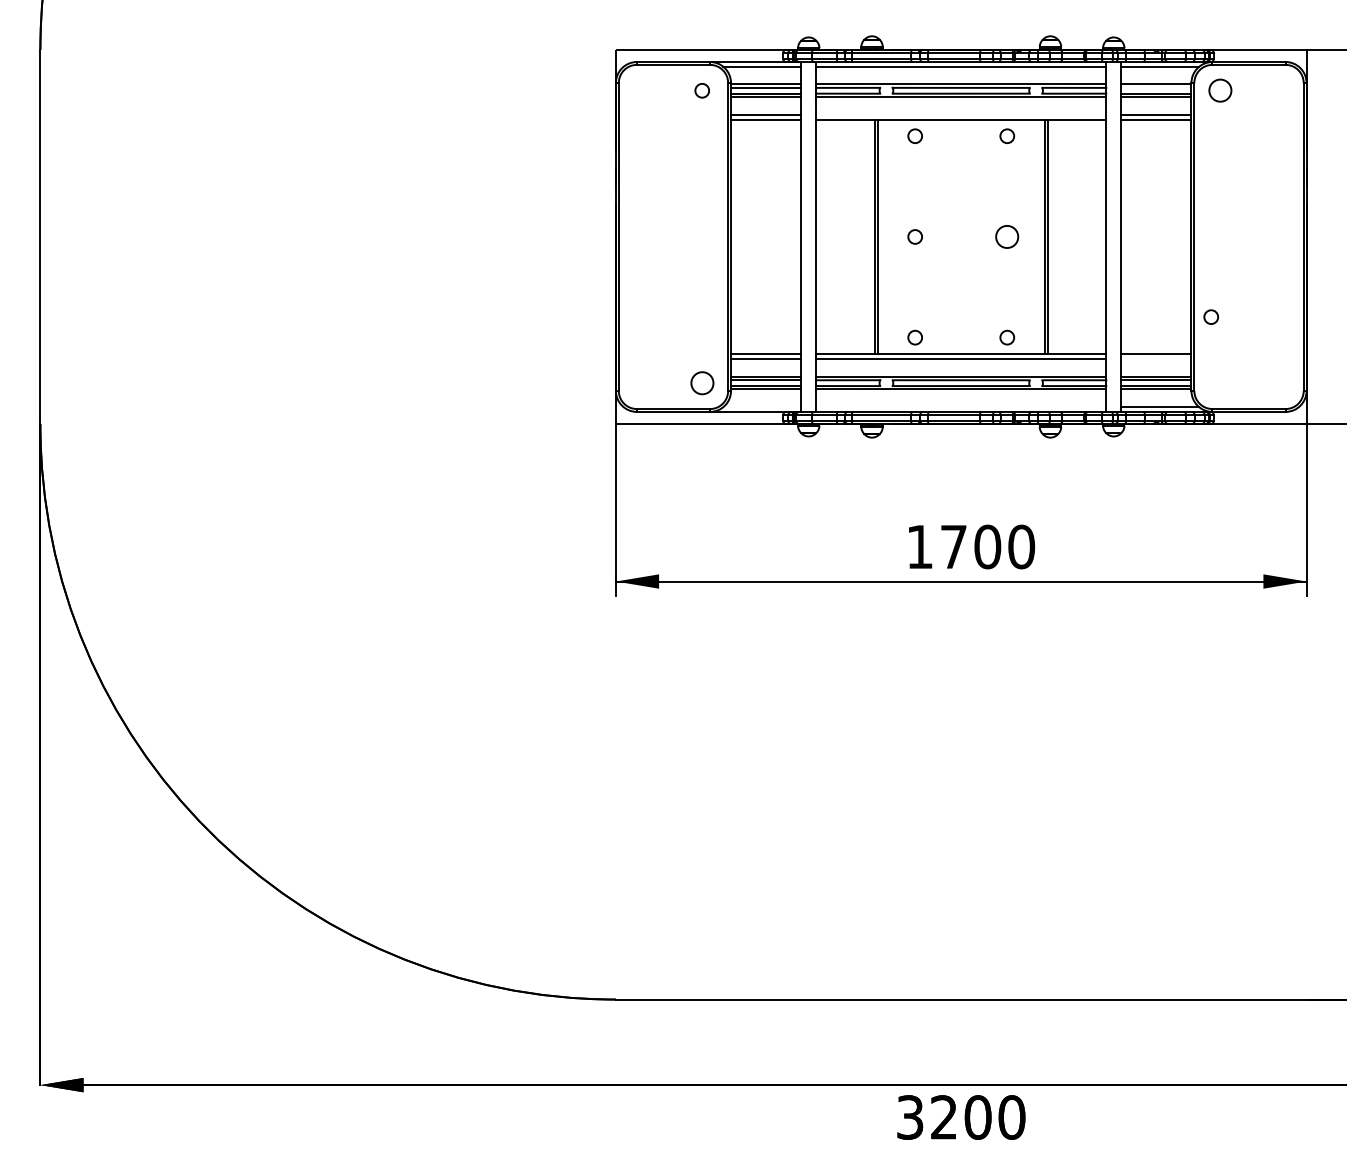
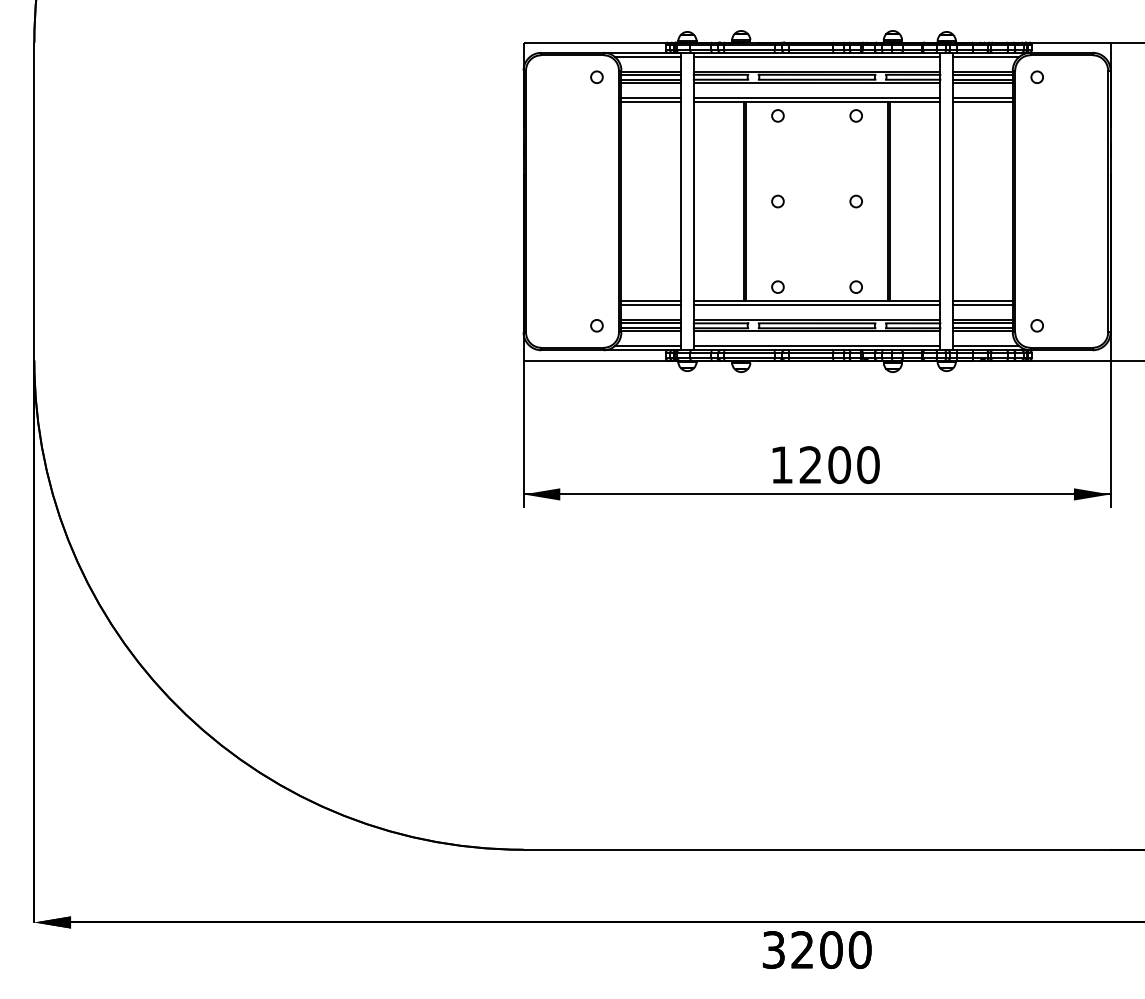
line: (1156, 87) -> (983, 74), added
circle: (1219, 90) -> (1036, 77), size x0.62
line: (961, 114) -> (817, 97), added
circle: (1007, 236) -> (856, 201), size x0.62
circle: (1210, 316) -> (1036, 325), moved
line: (1156, 358) -> (983, 304), added
circle: (701, 382) -> (596, 325), size x0.62
line: (762, 407) -> (648, 346), added
line: (961, 407) -> (817, 346), added
text: (953, 546) -> (810, 464), 1700 -> 1200

